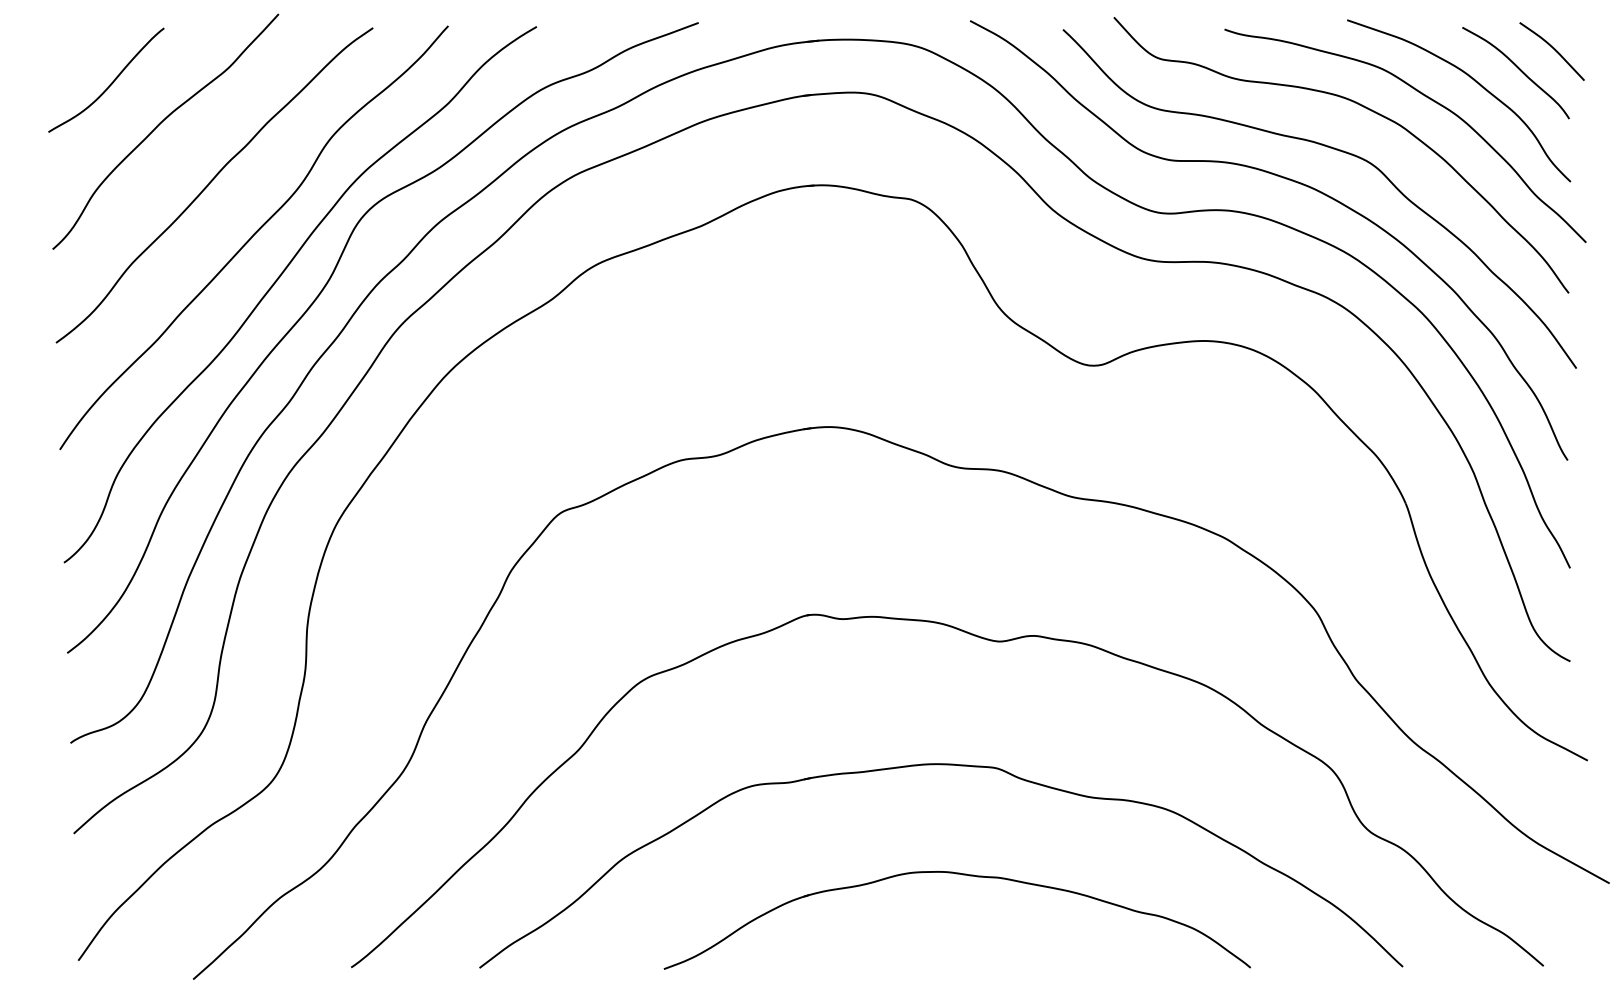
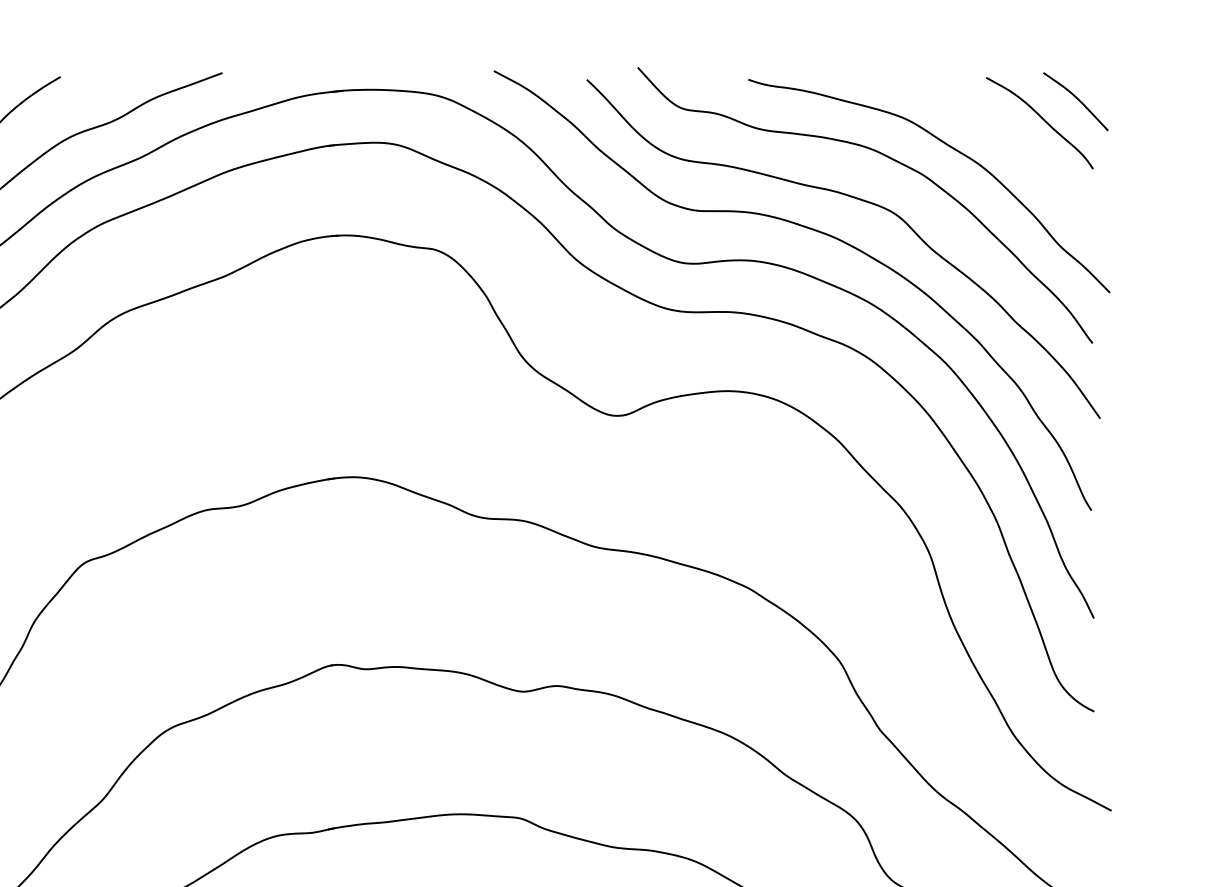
curve: (1475, 82) -> (999, 132), removed

